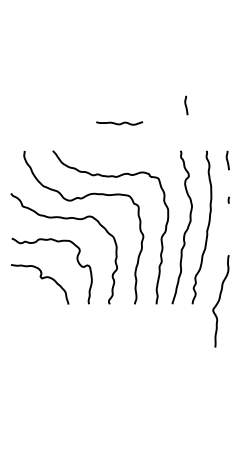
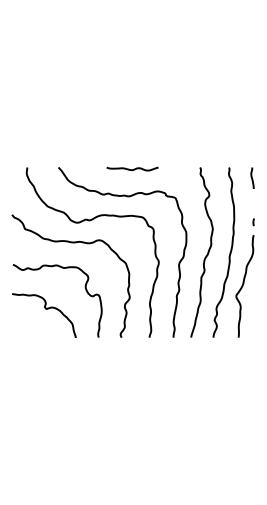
curve: (186, 104) -> (206, 116), removed
curve: (119, 123) -> (132, 169), moved
curve: (219, 301) -> (243, 286), moved

